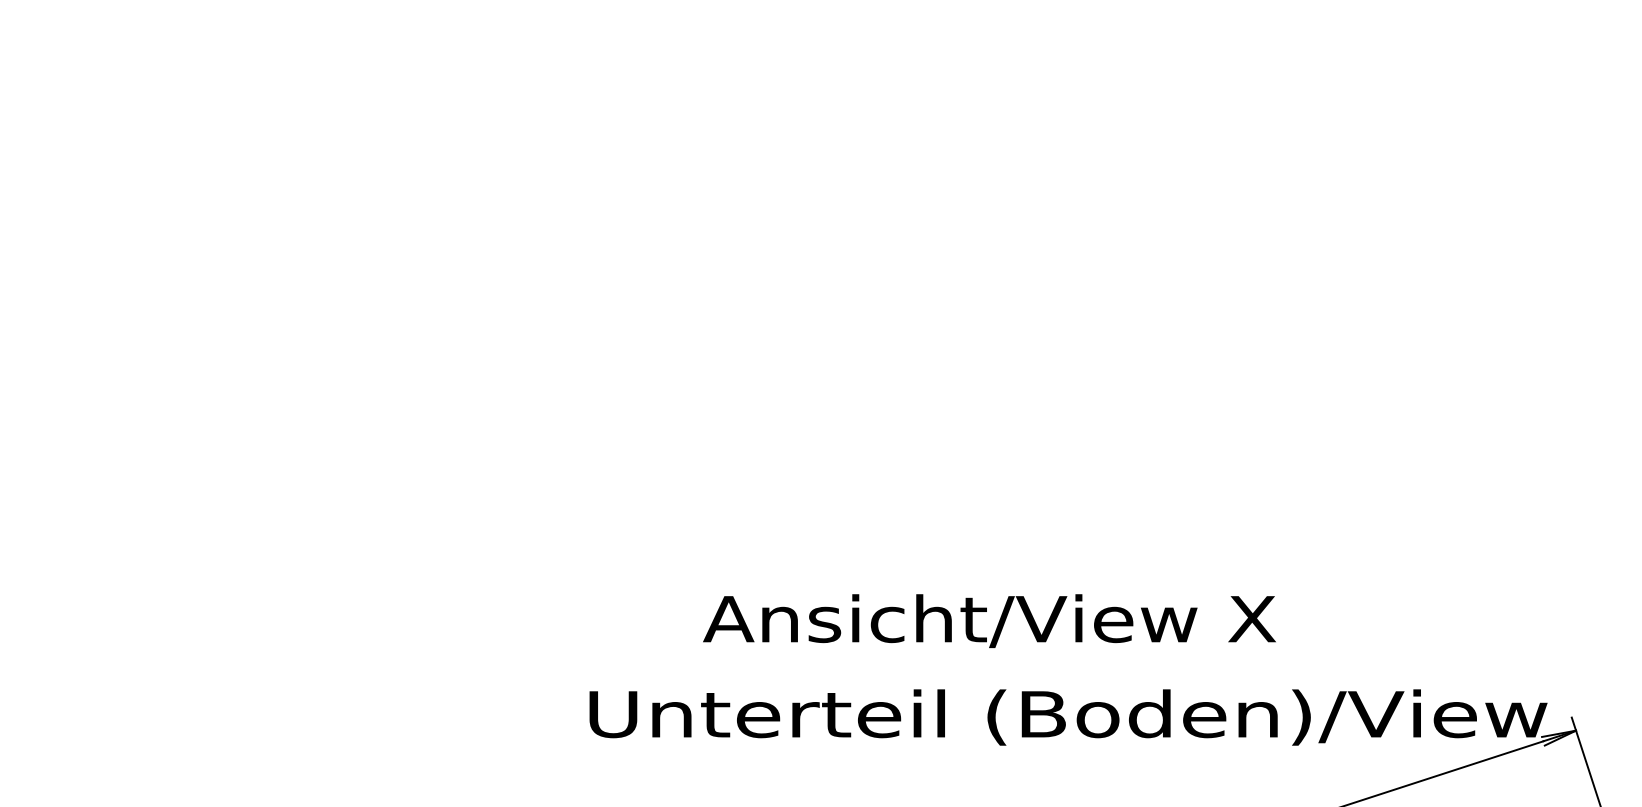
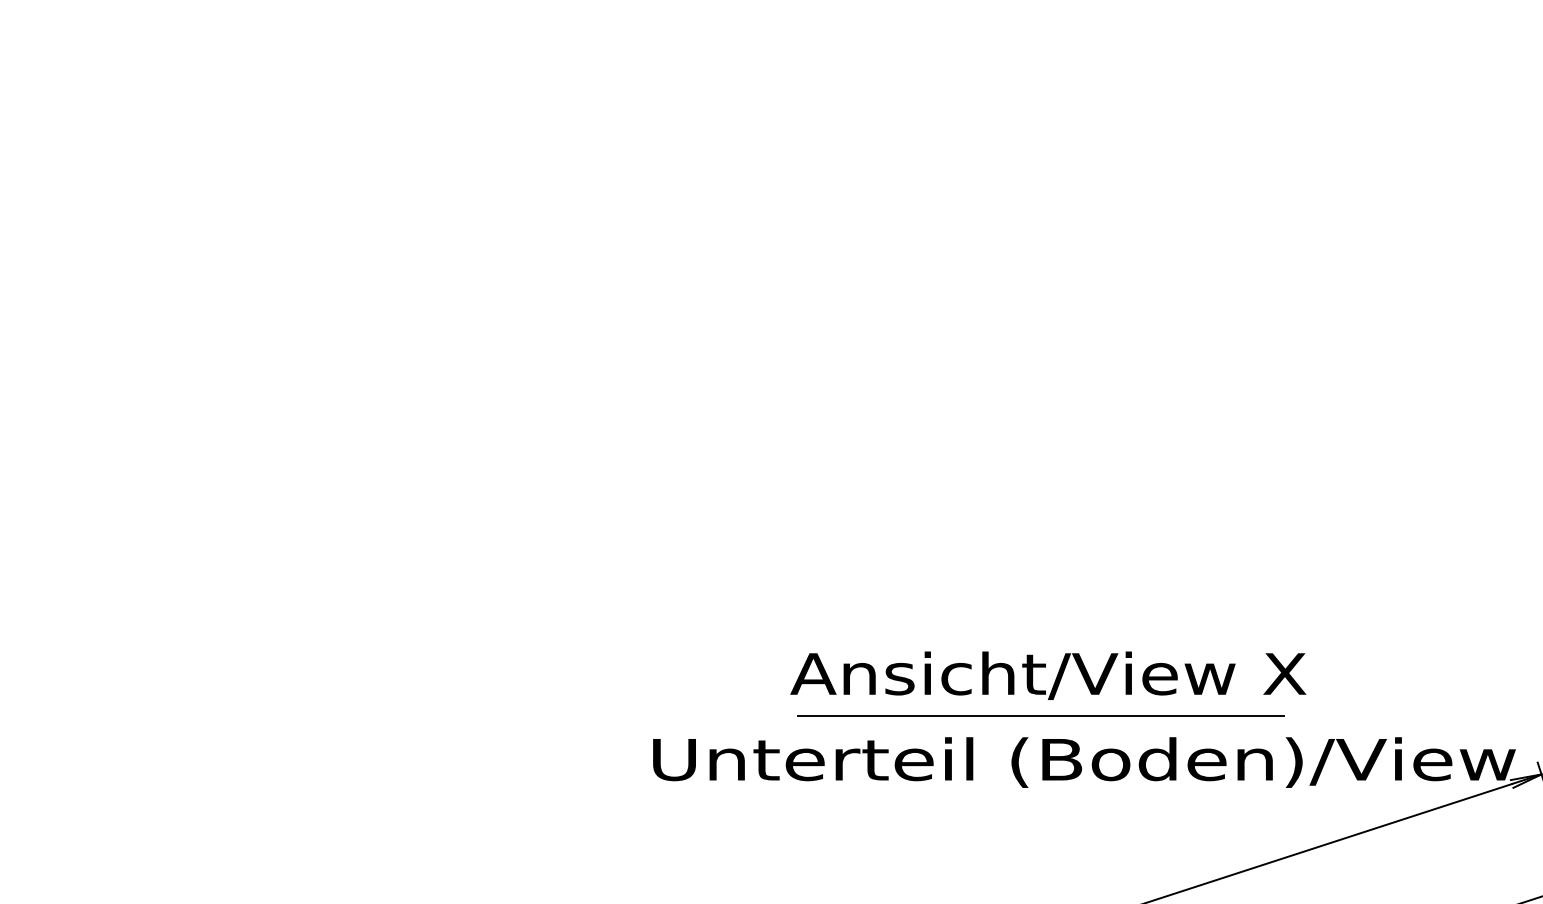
text: (989, 620) -> (1048, 675), moved
line: (1019, 665) -> (1040, 715), added

